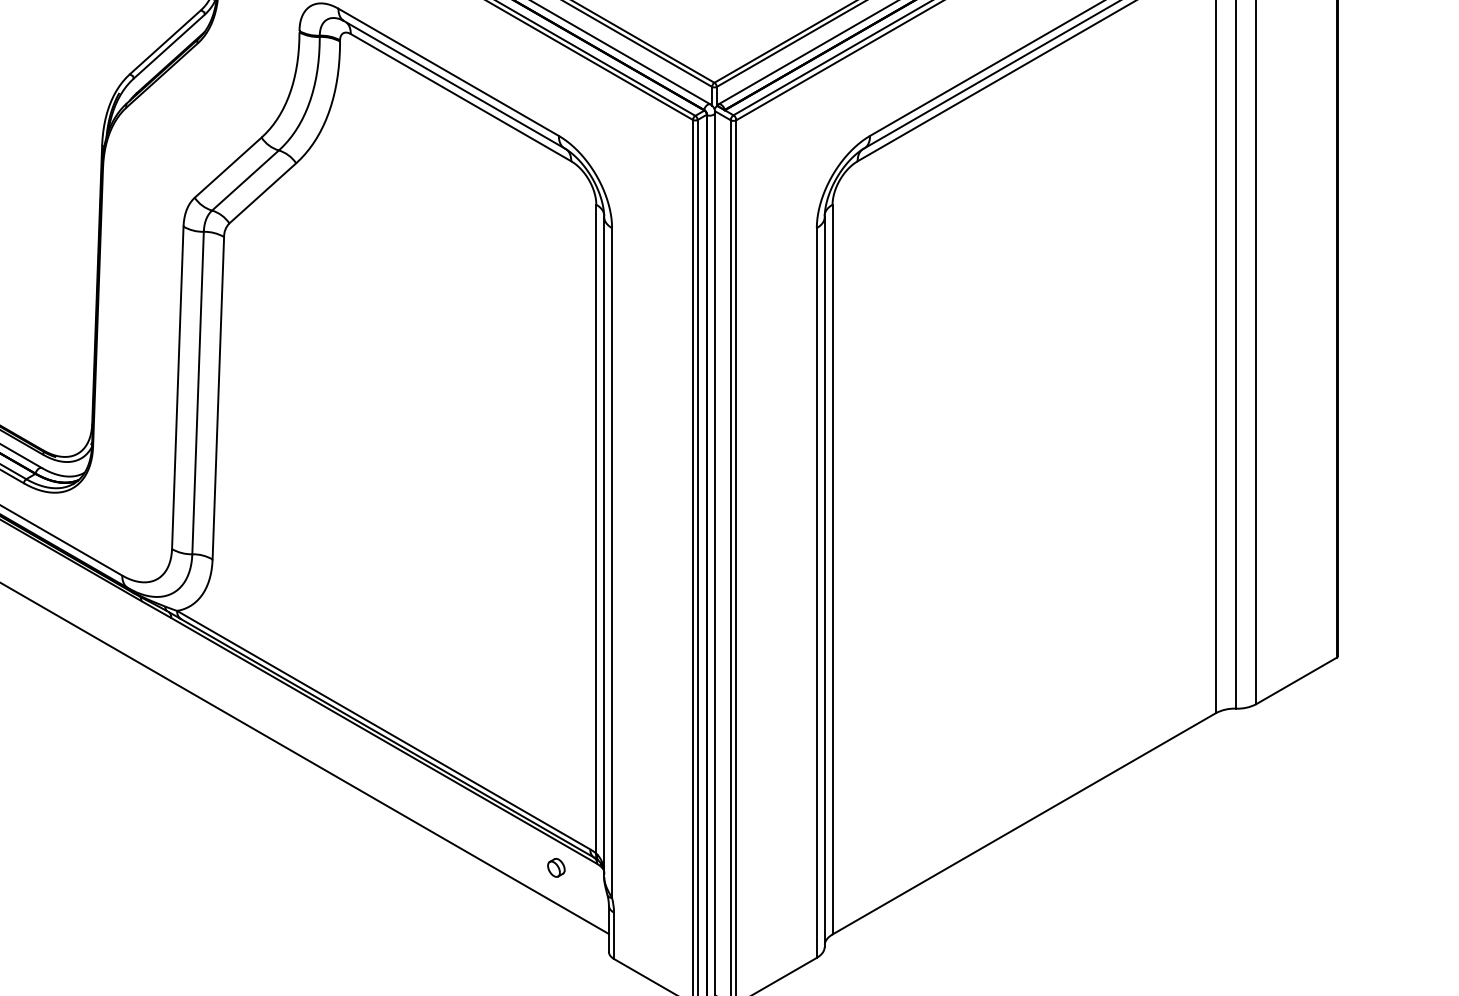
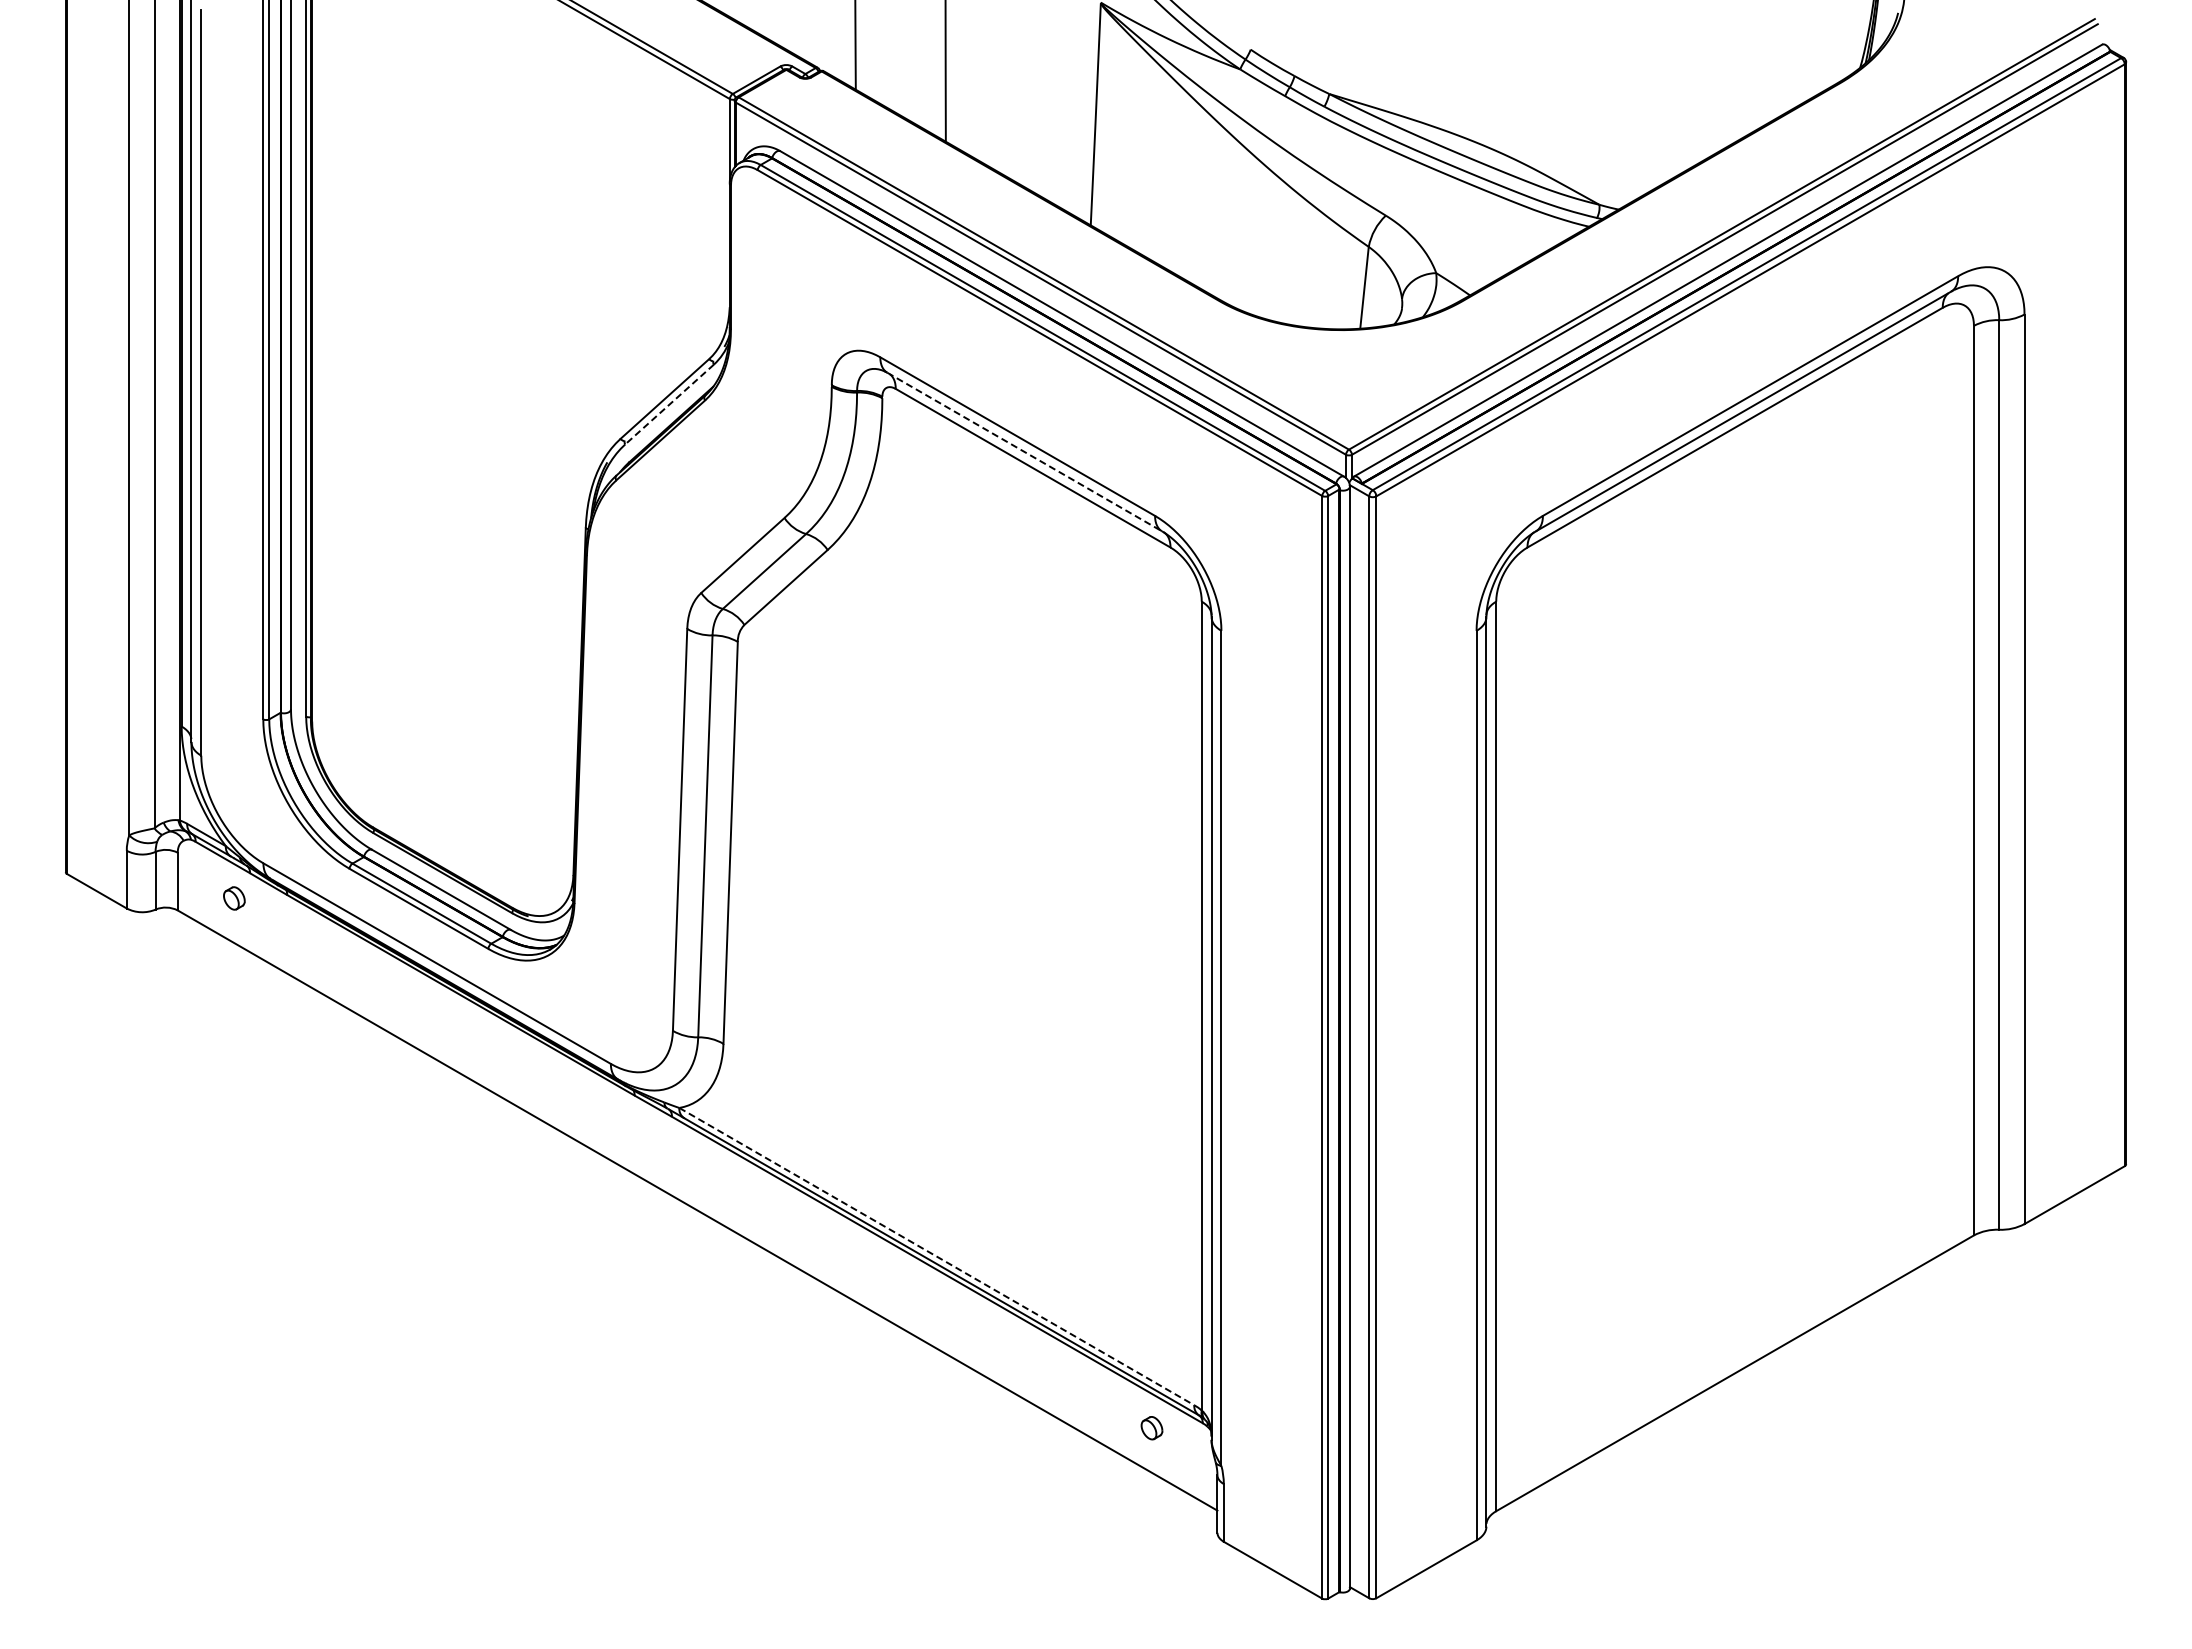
line: (169, 46) -> (669, 404), solid -> dashed
line: (454, 85) -> (1024, 452), solid -> dashed
line: (384, 730) -> (937, 1256), solid -> dashed

